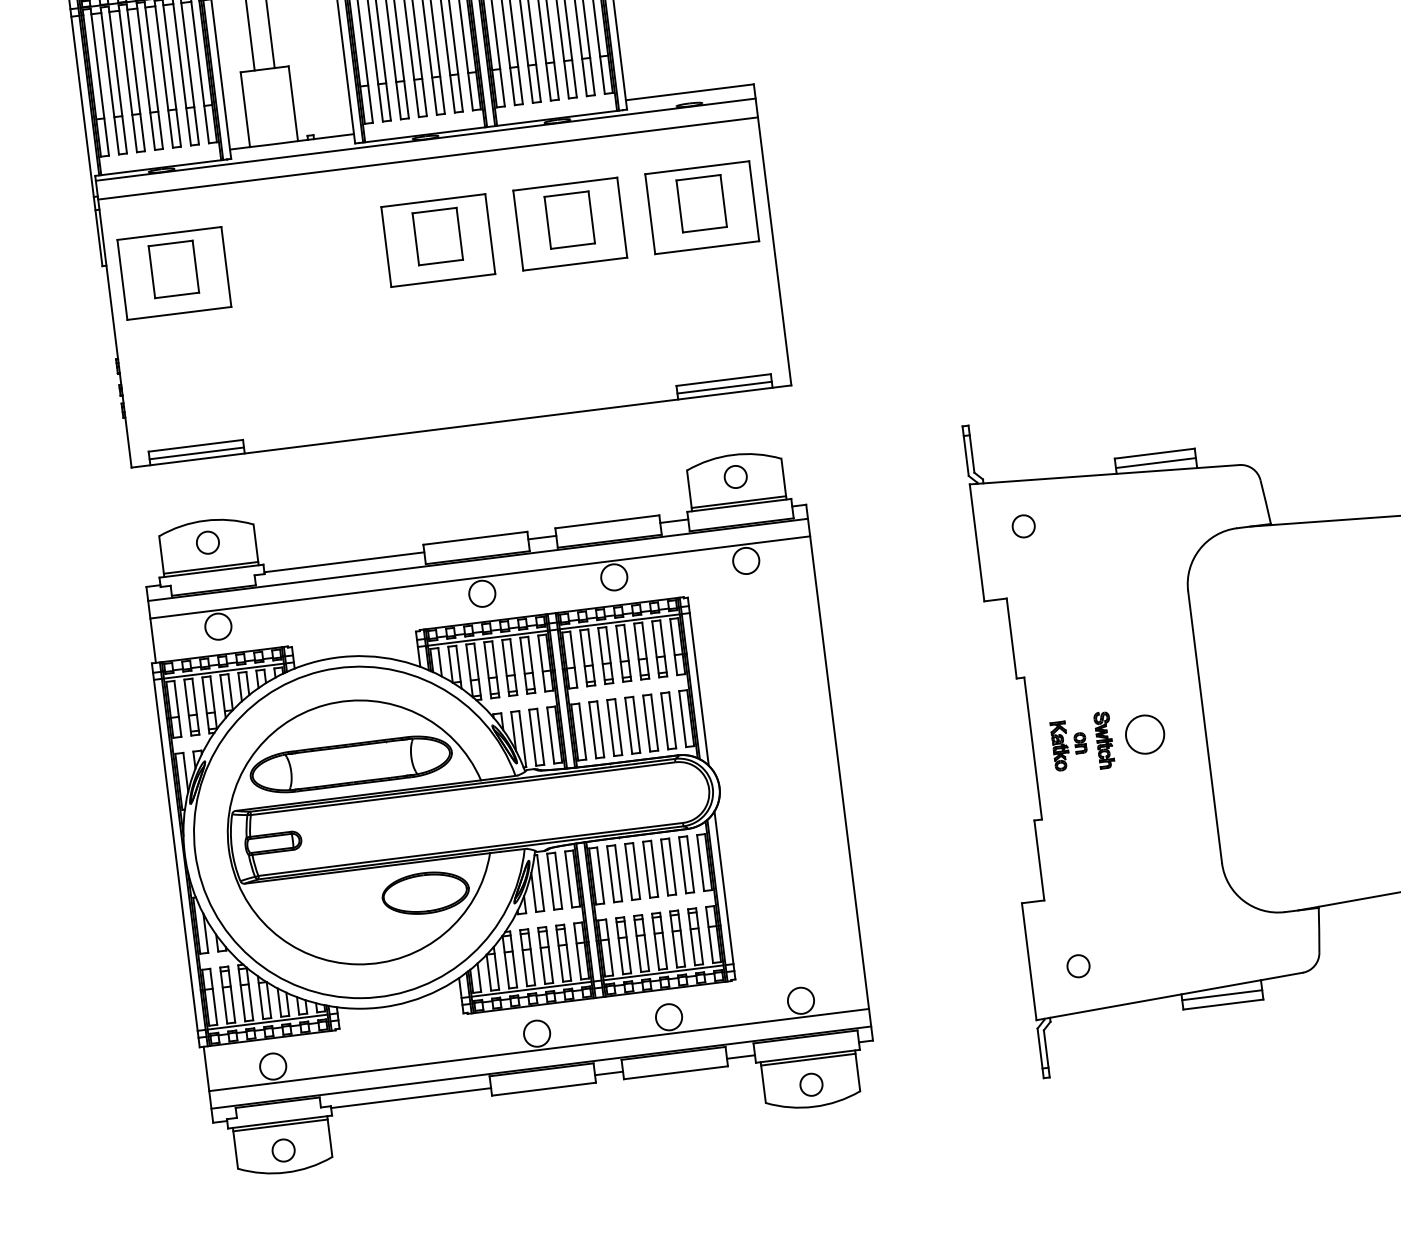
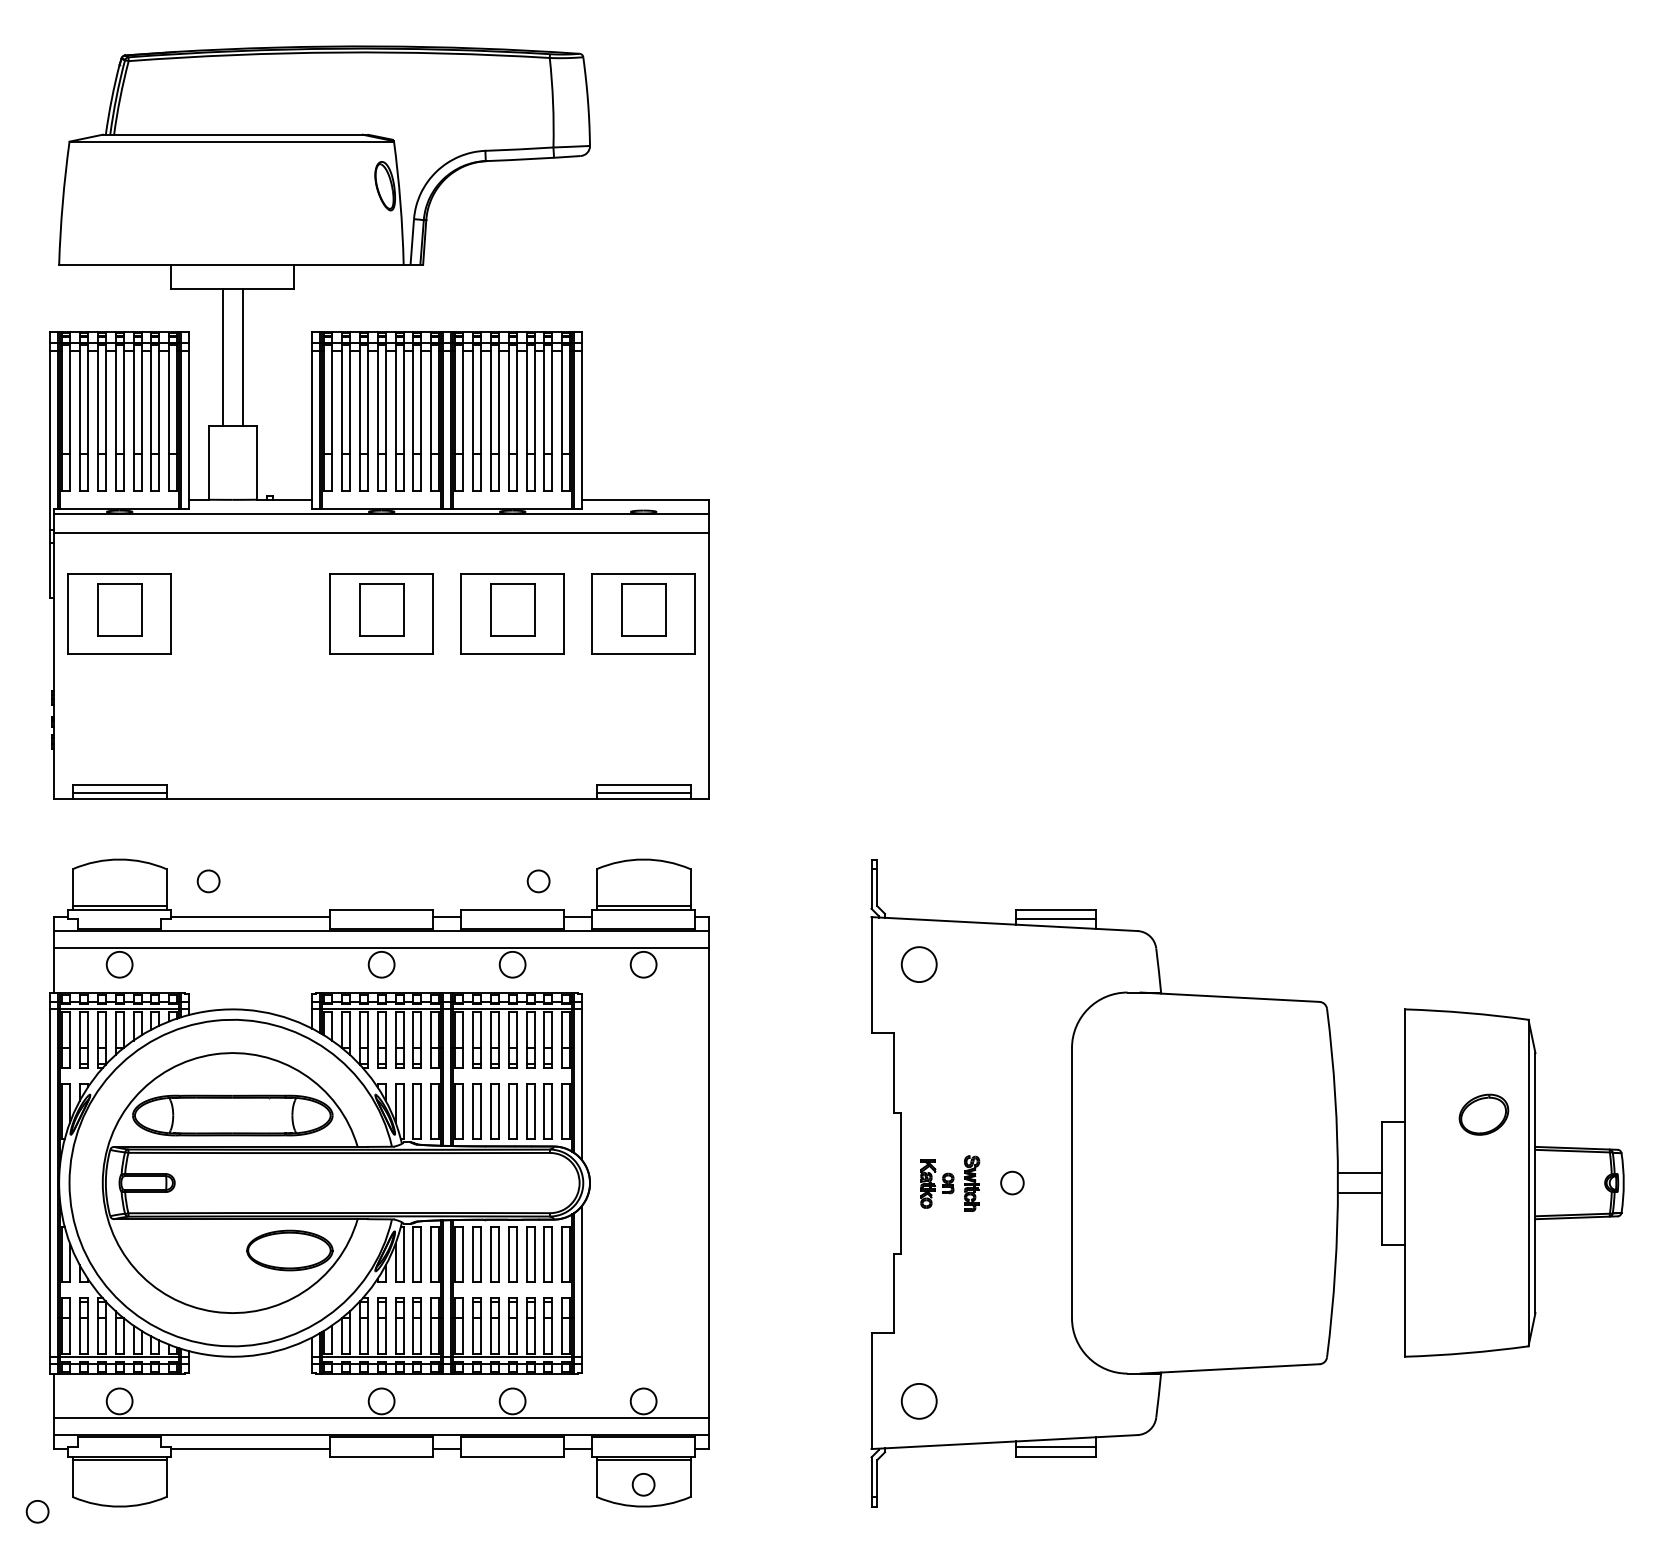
circle: (735, 477) -> (538, 881), moved
circle: (1023, 526) -> (918, 964), size x1.6
circle: (207, 542) -> (208, 881), moved
circle: (1145, 734) -> (1012, 1182), size x0.6
circle: (1077, 966) -> (918, 1401), size x1.6
circle: (283, 1150) -> (37, 1511), moved

